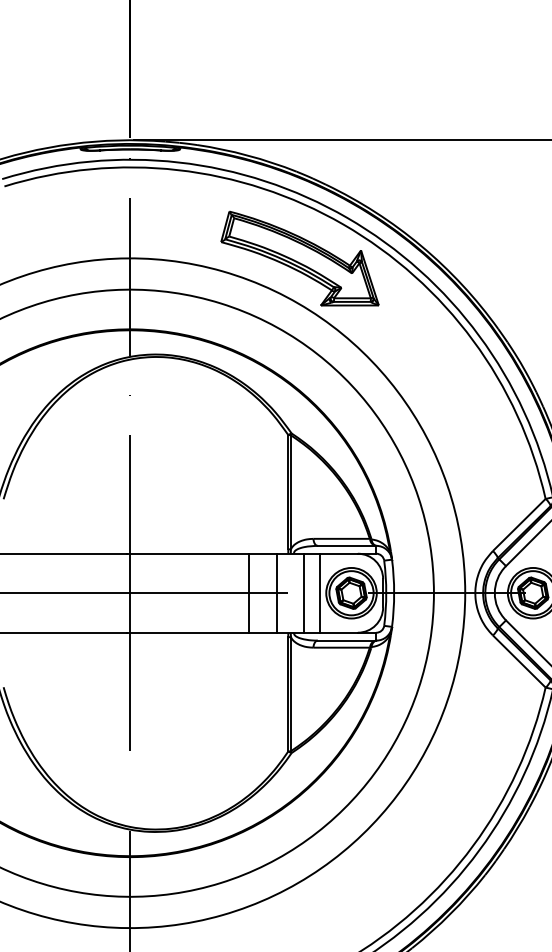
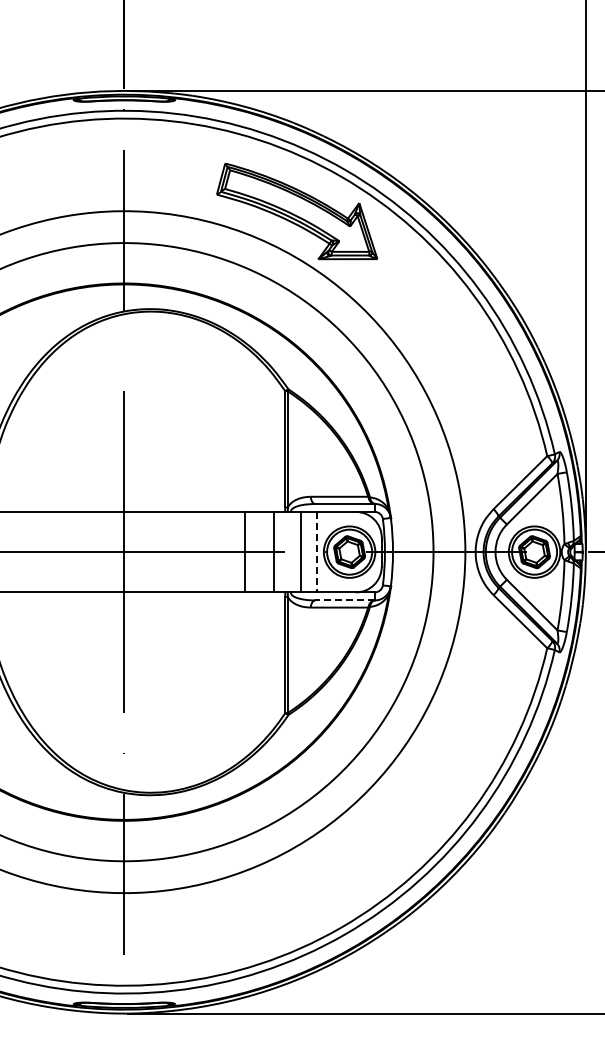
line: (319, 593) -> (317, 552), solid -> dashed
line: (347, 640) -> (345, 600), solid -> dashed

